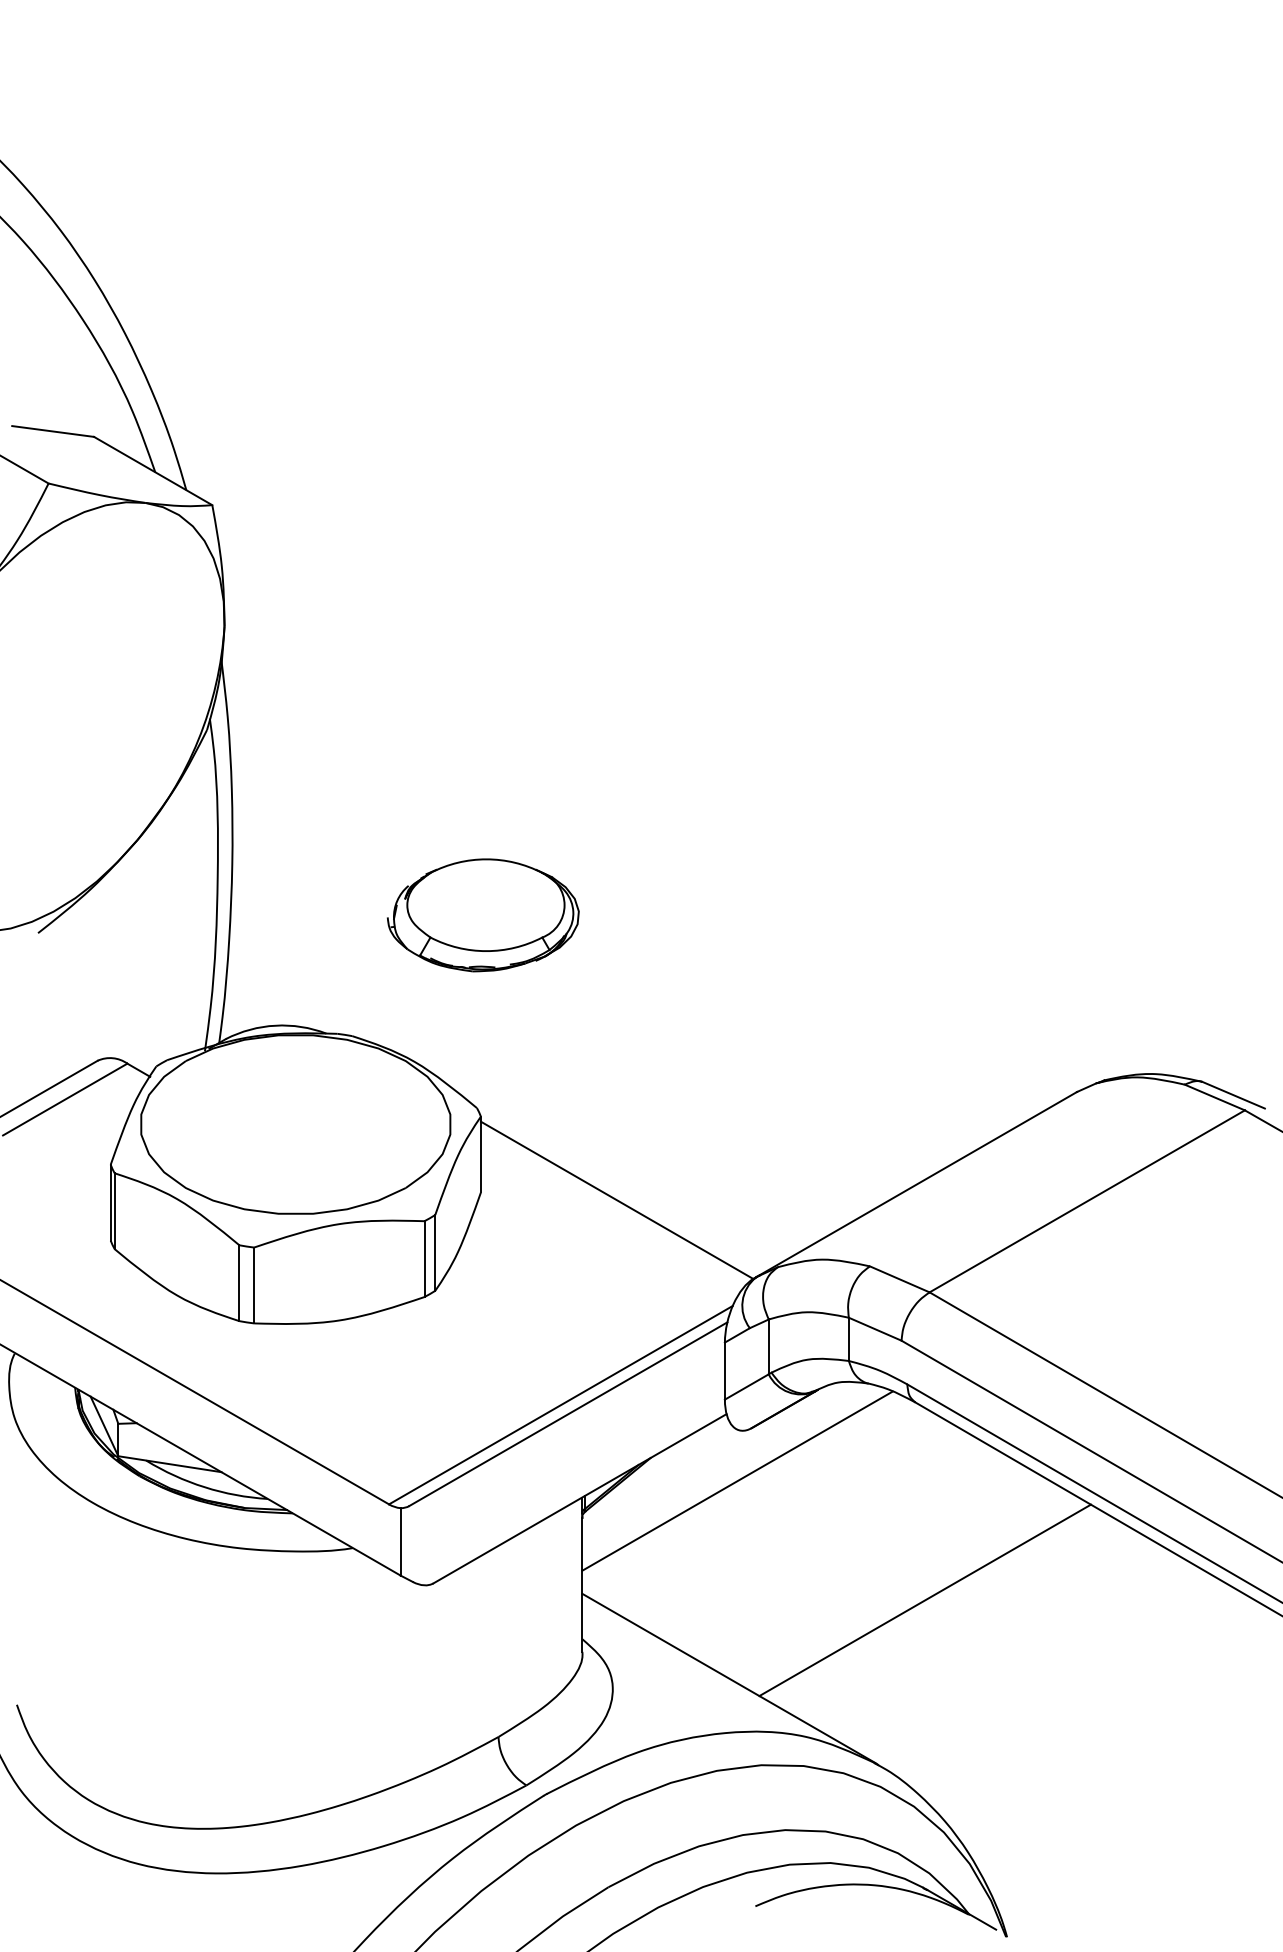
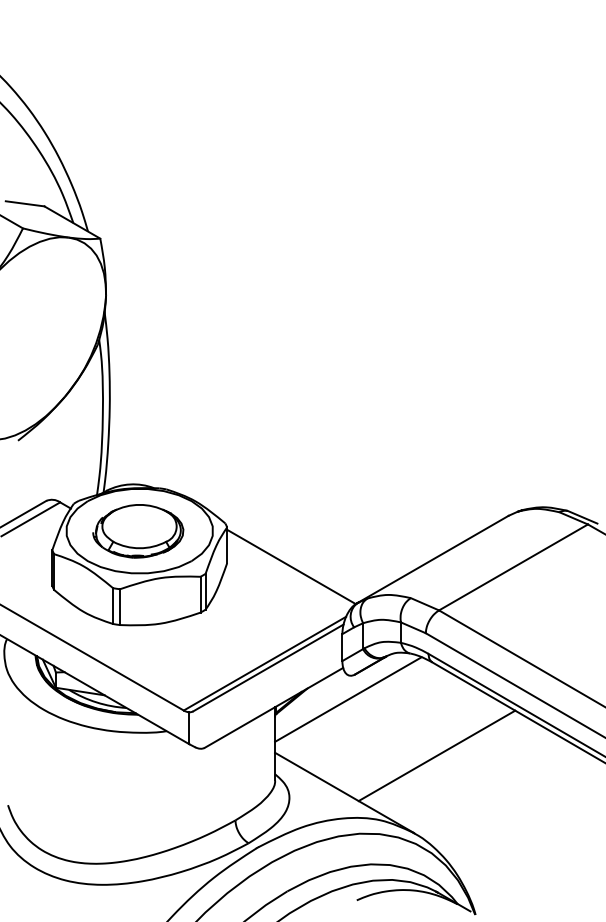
part: (483, 915) -> (138, 531), moved

